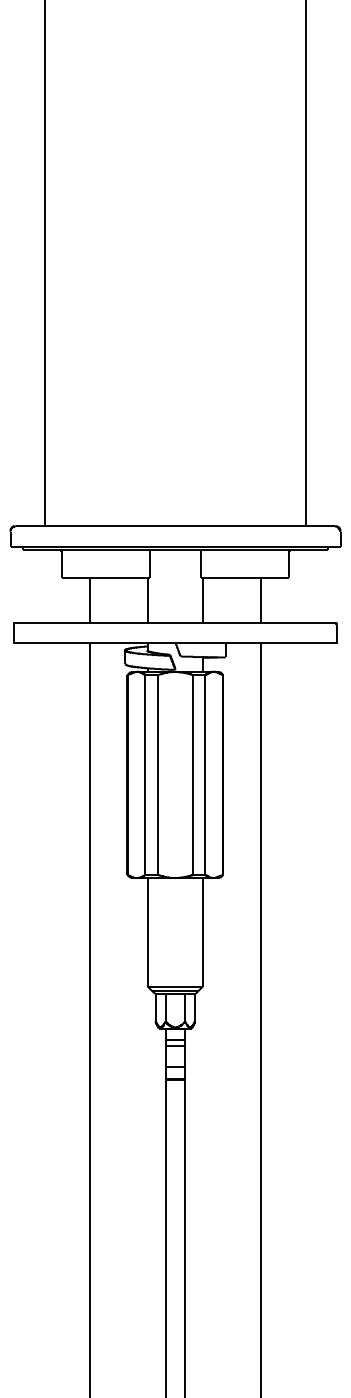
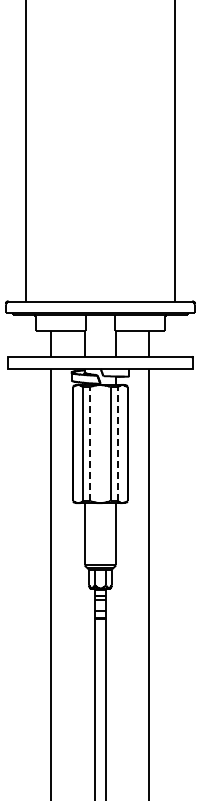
line: (158, 774) -> (90, 443), solid -> dashed
line: (205, 774) -> (117, 443), solid -> dashed

